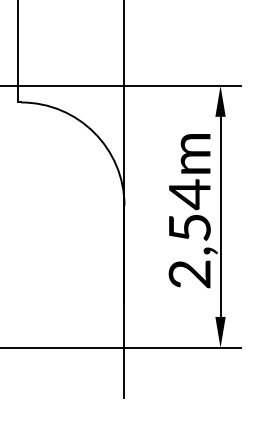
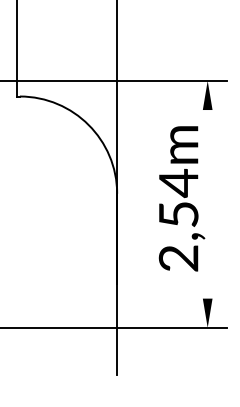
line: (220, 217) -> (207, 204), removed

